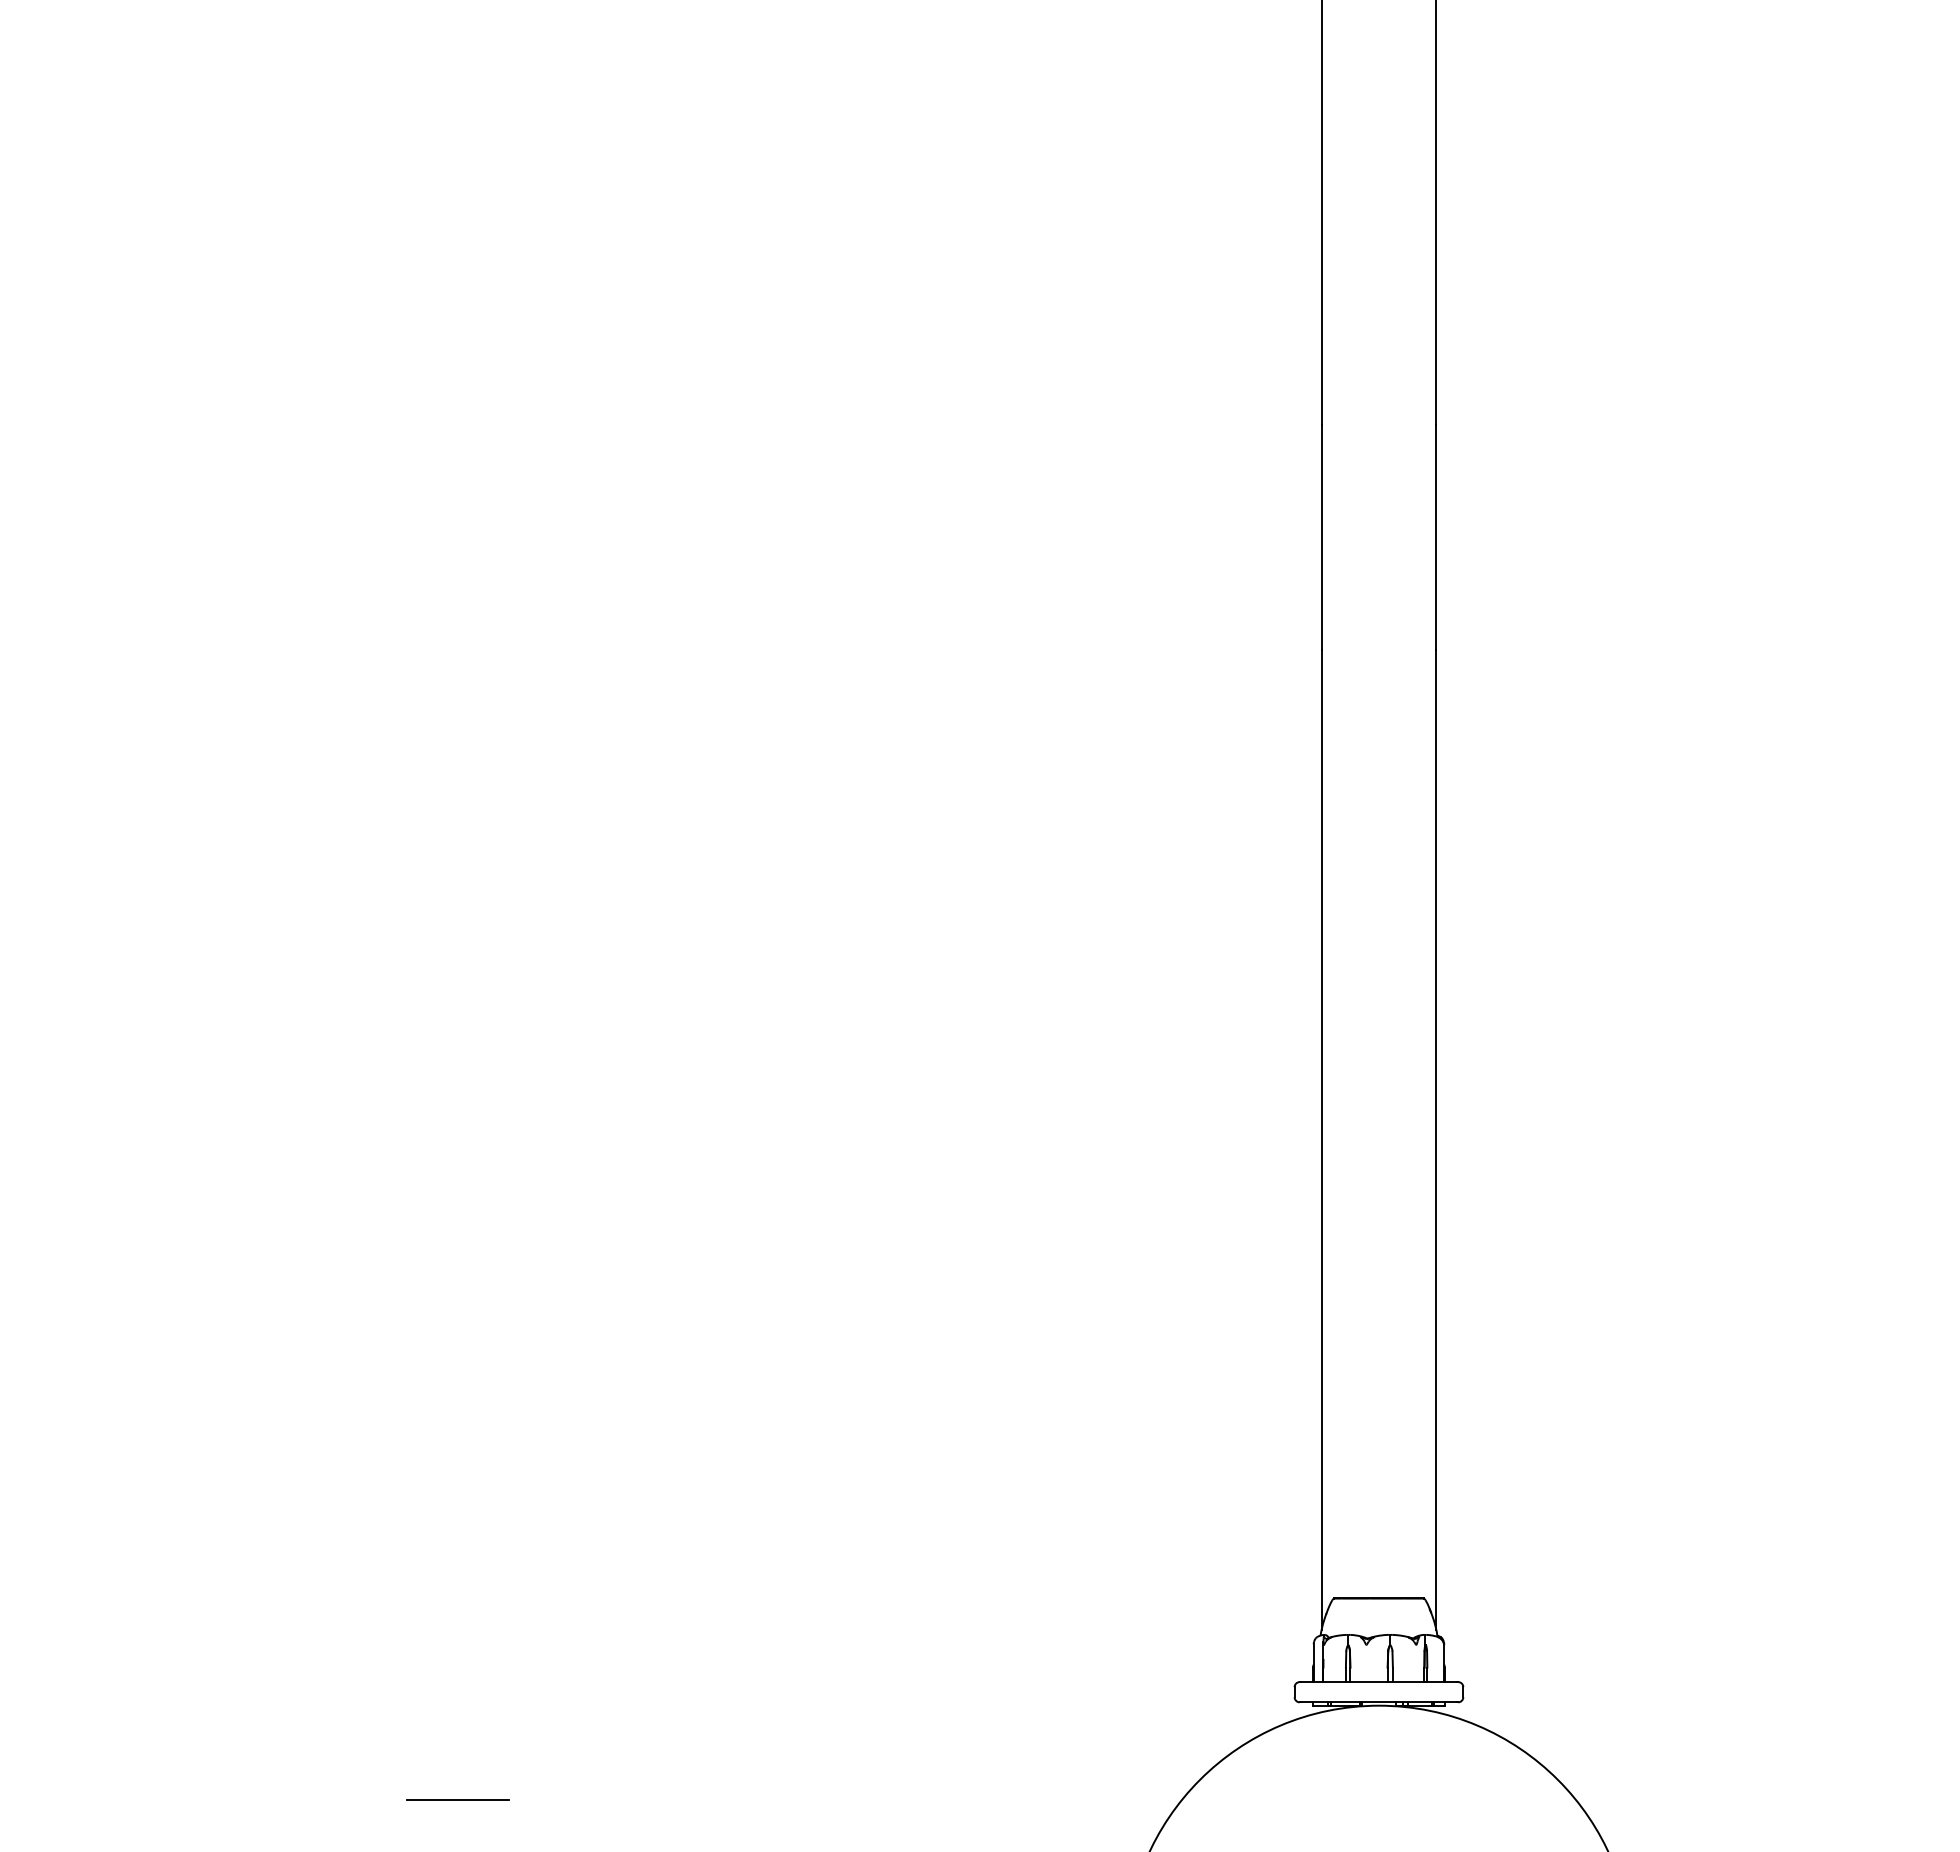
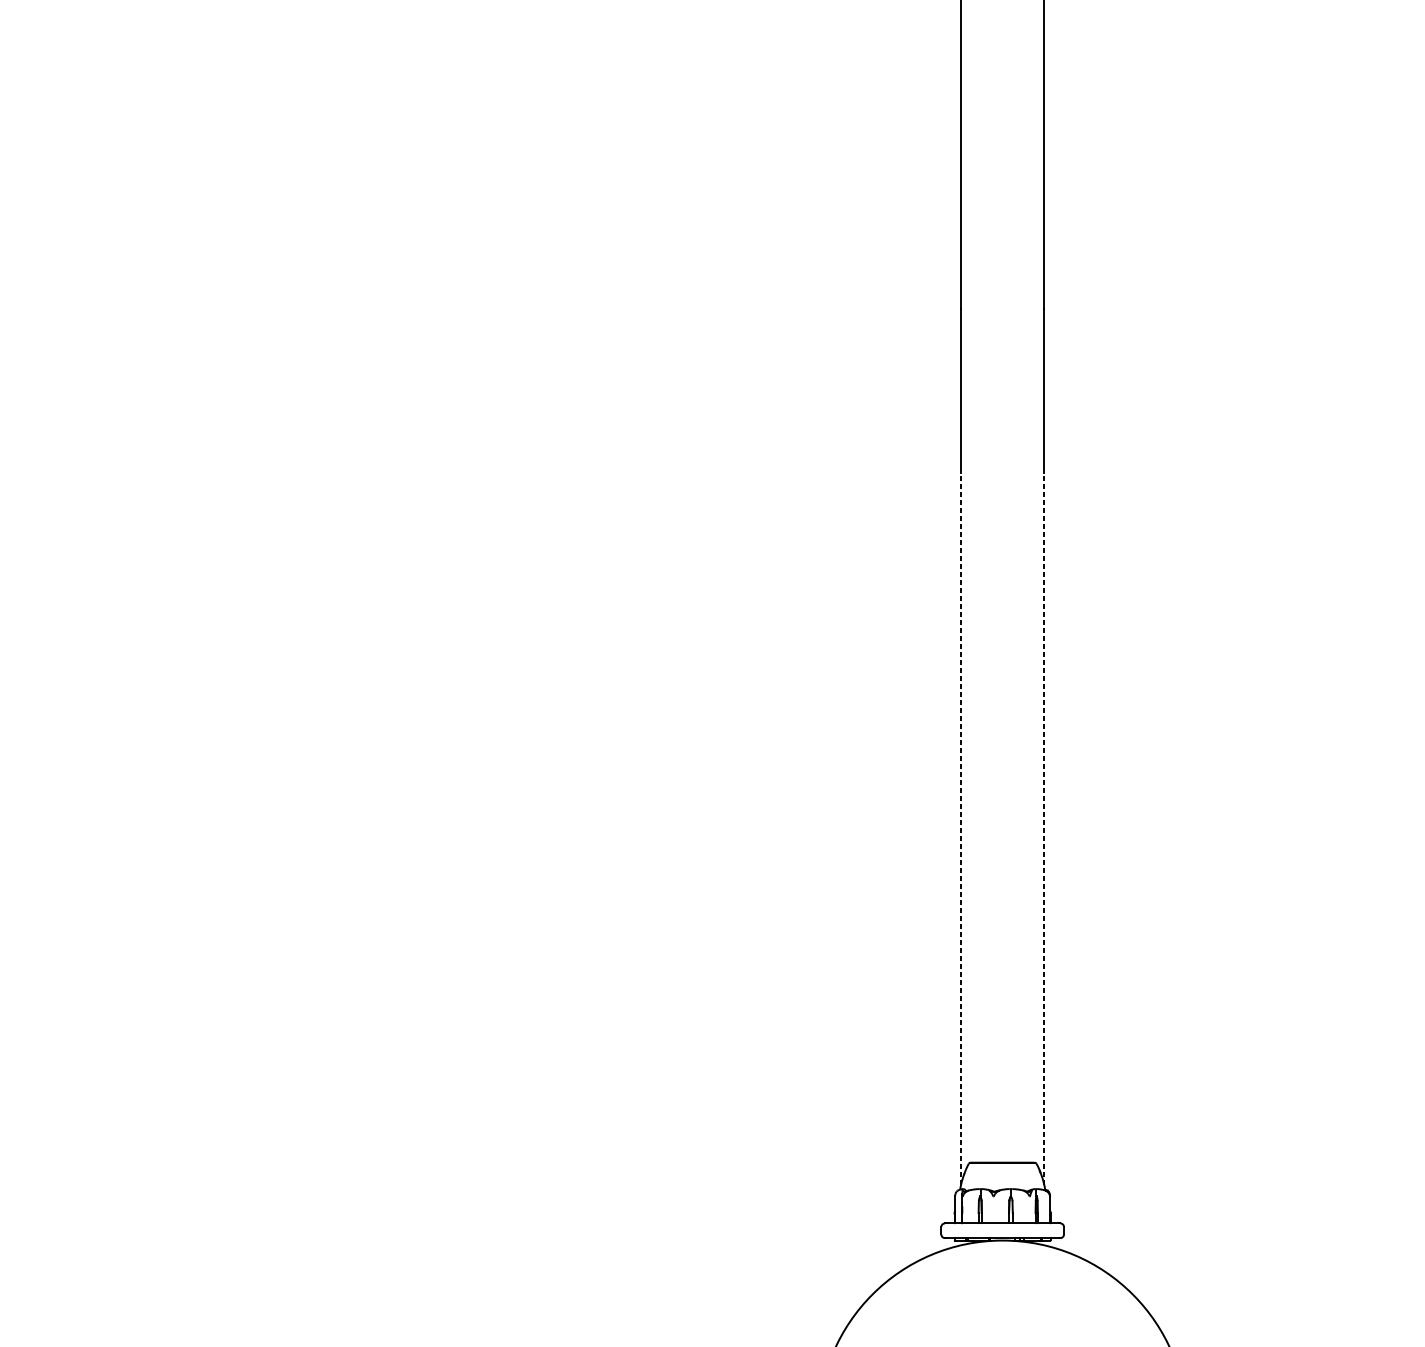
line: (1321, 1139) -> (960, 828), solid -> dashed
line: (1436, 1139) -> (1044, 828), solid -> dashed
line: (457, 1799) -> (332, 1308), removed

